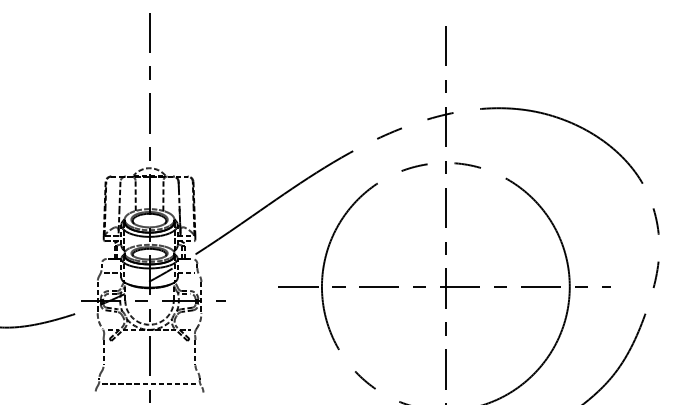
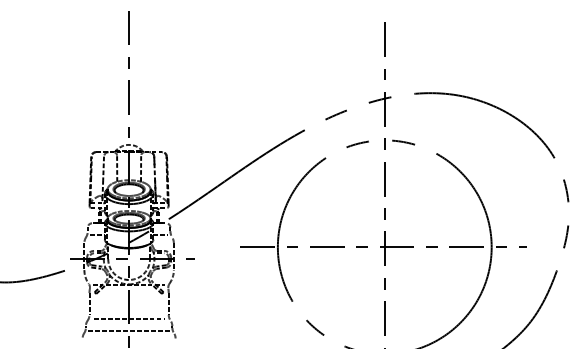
line: (149, 369) -> (129, 318), added

